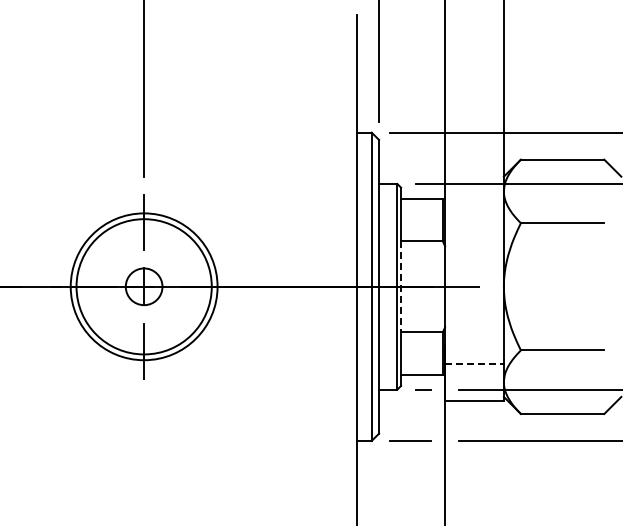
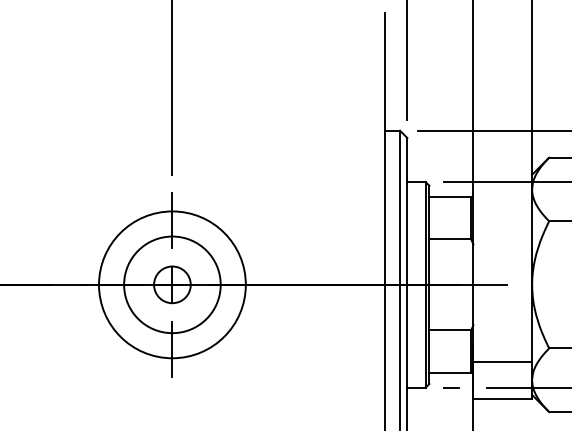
circle: (143, 286) -> (171, 284), size x0.71
line: (401, 287) -> (429, 285), dashed -> solid
line: (475, 363) -> (503, 361), dashed -> solid

